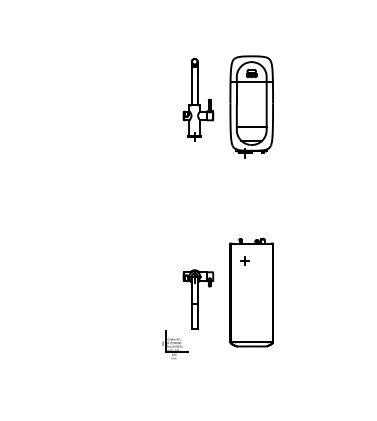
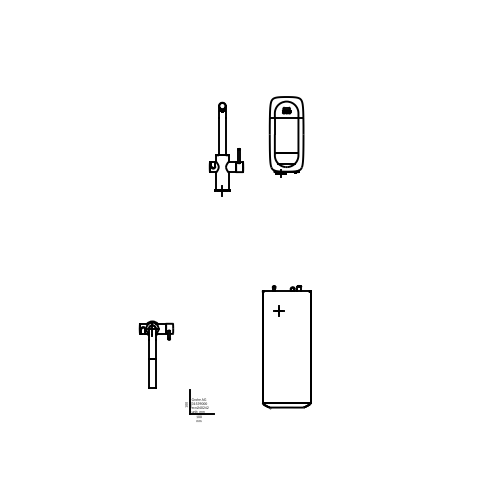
part: (198, 99) -> (226, 148), moved
part: (251, 106) -> (286, 136), size x0.7
part: (198, 299) -> (156, 354), moved

